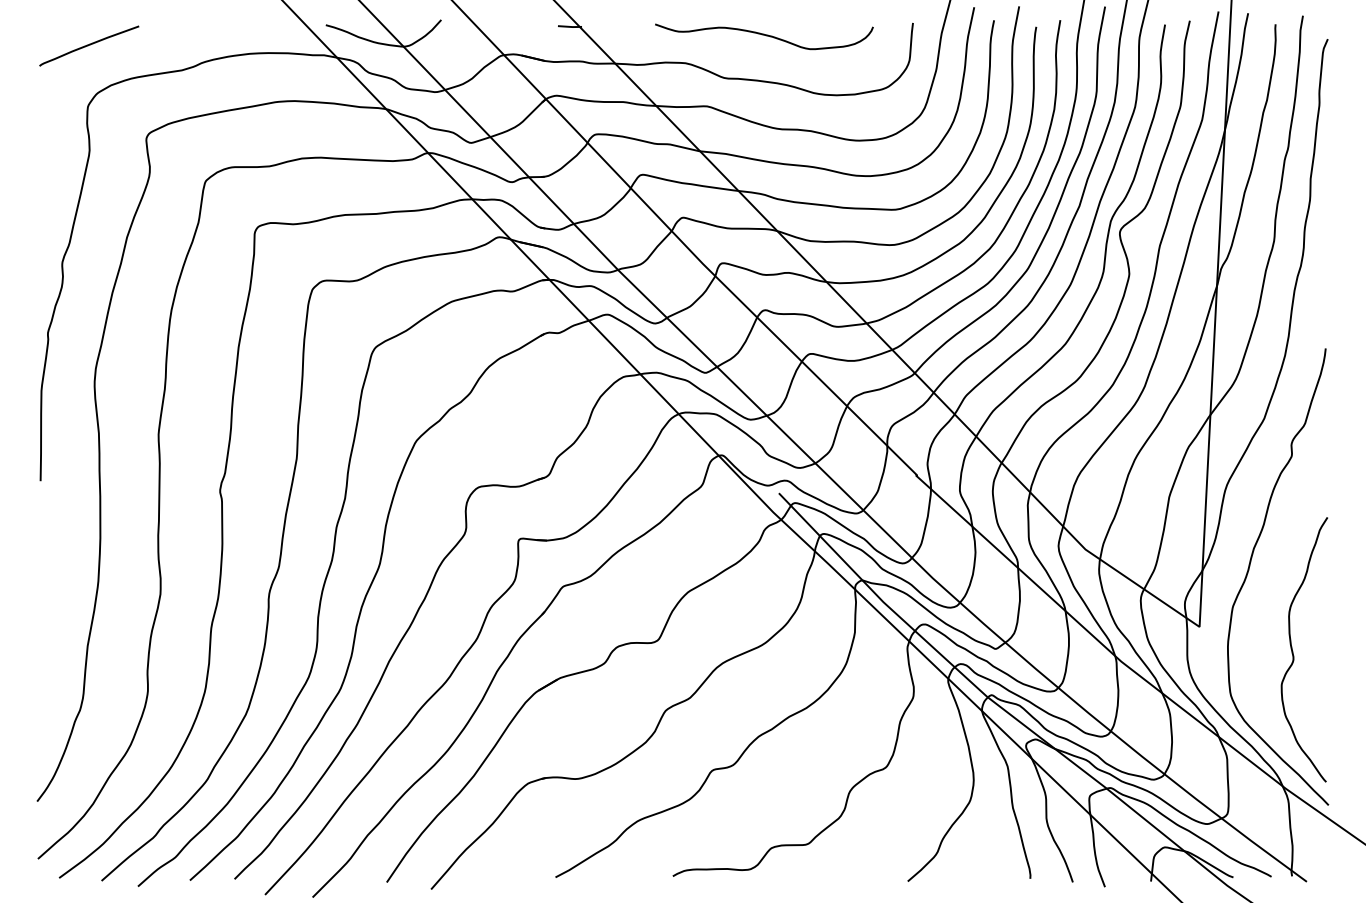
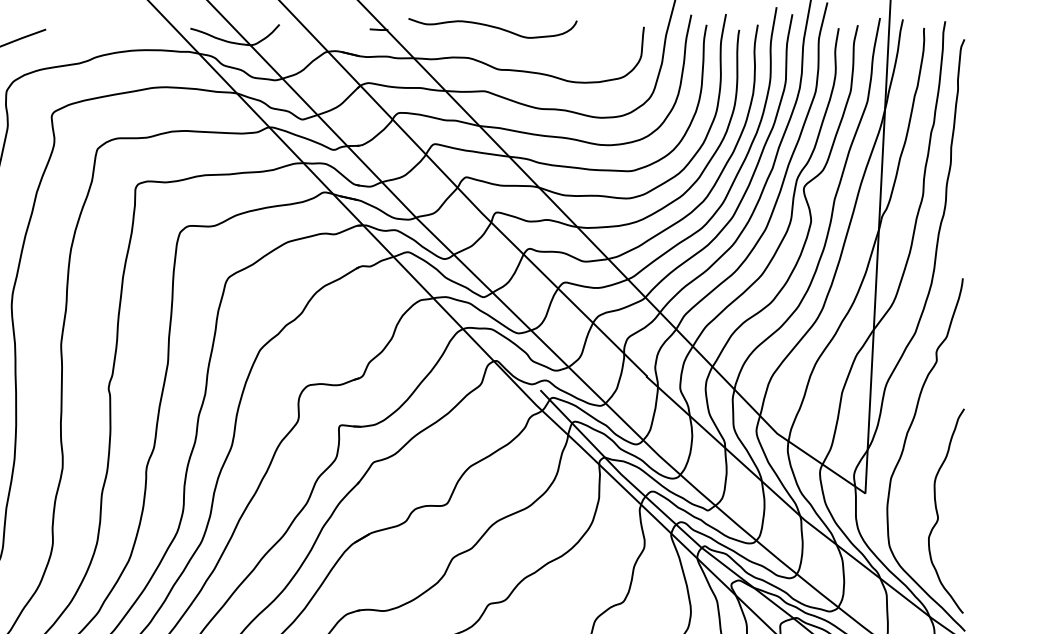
curve: (764, 35) -> (492, 27), moved

